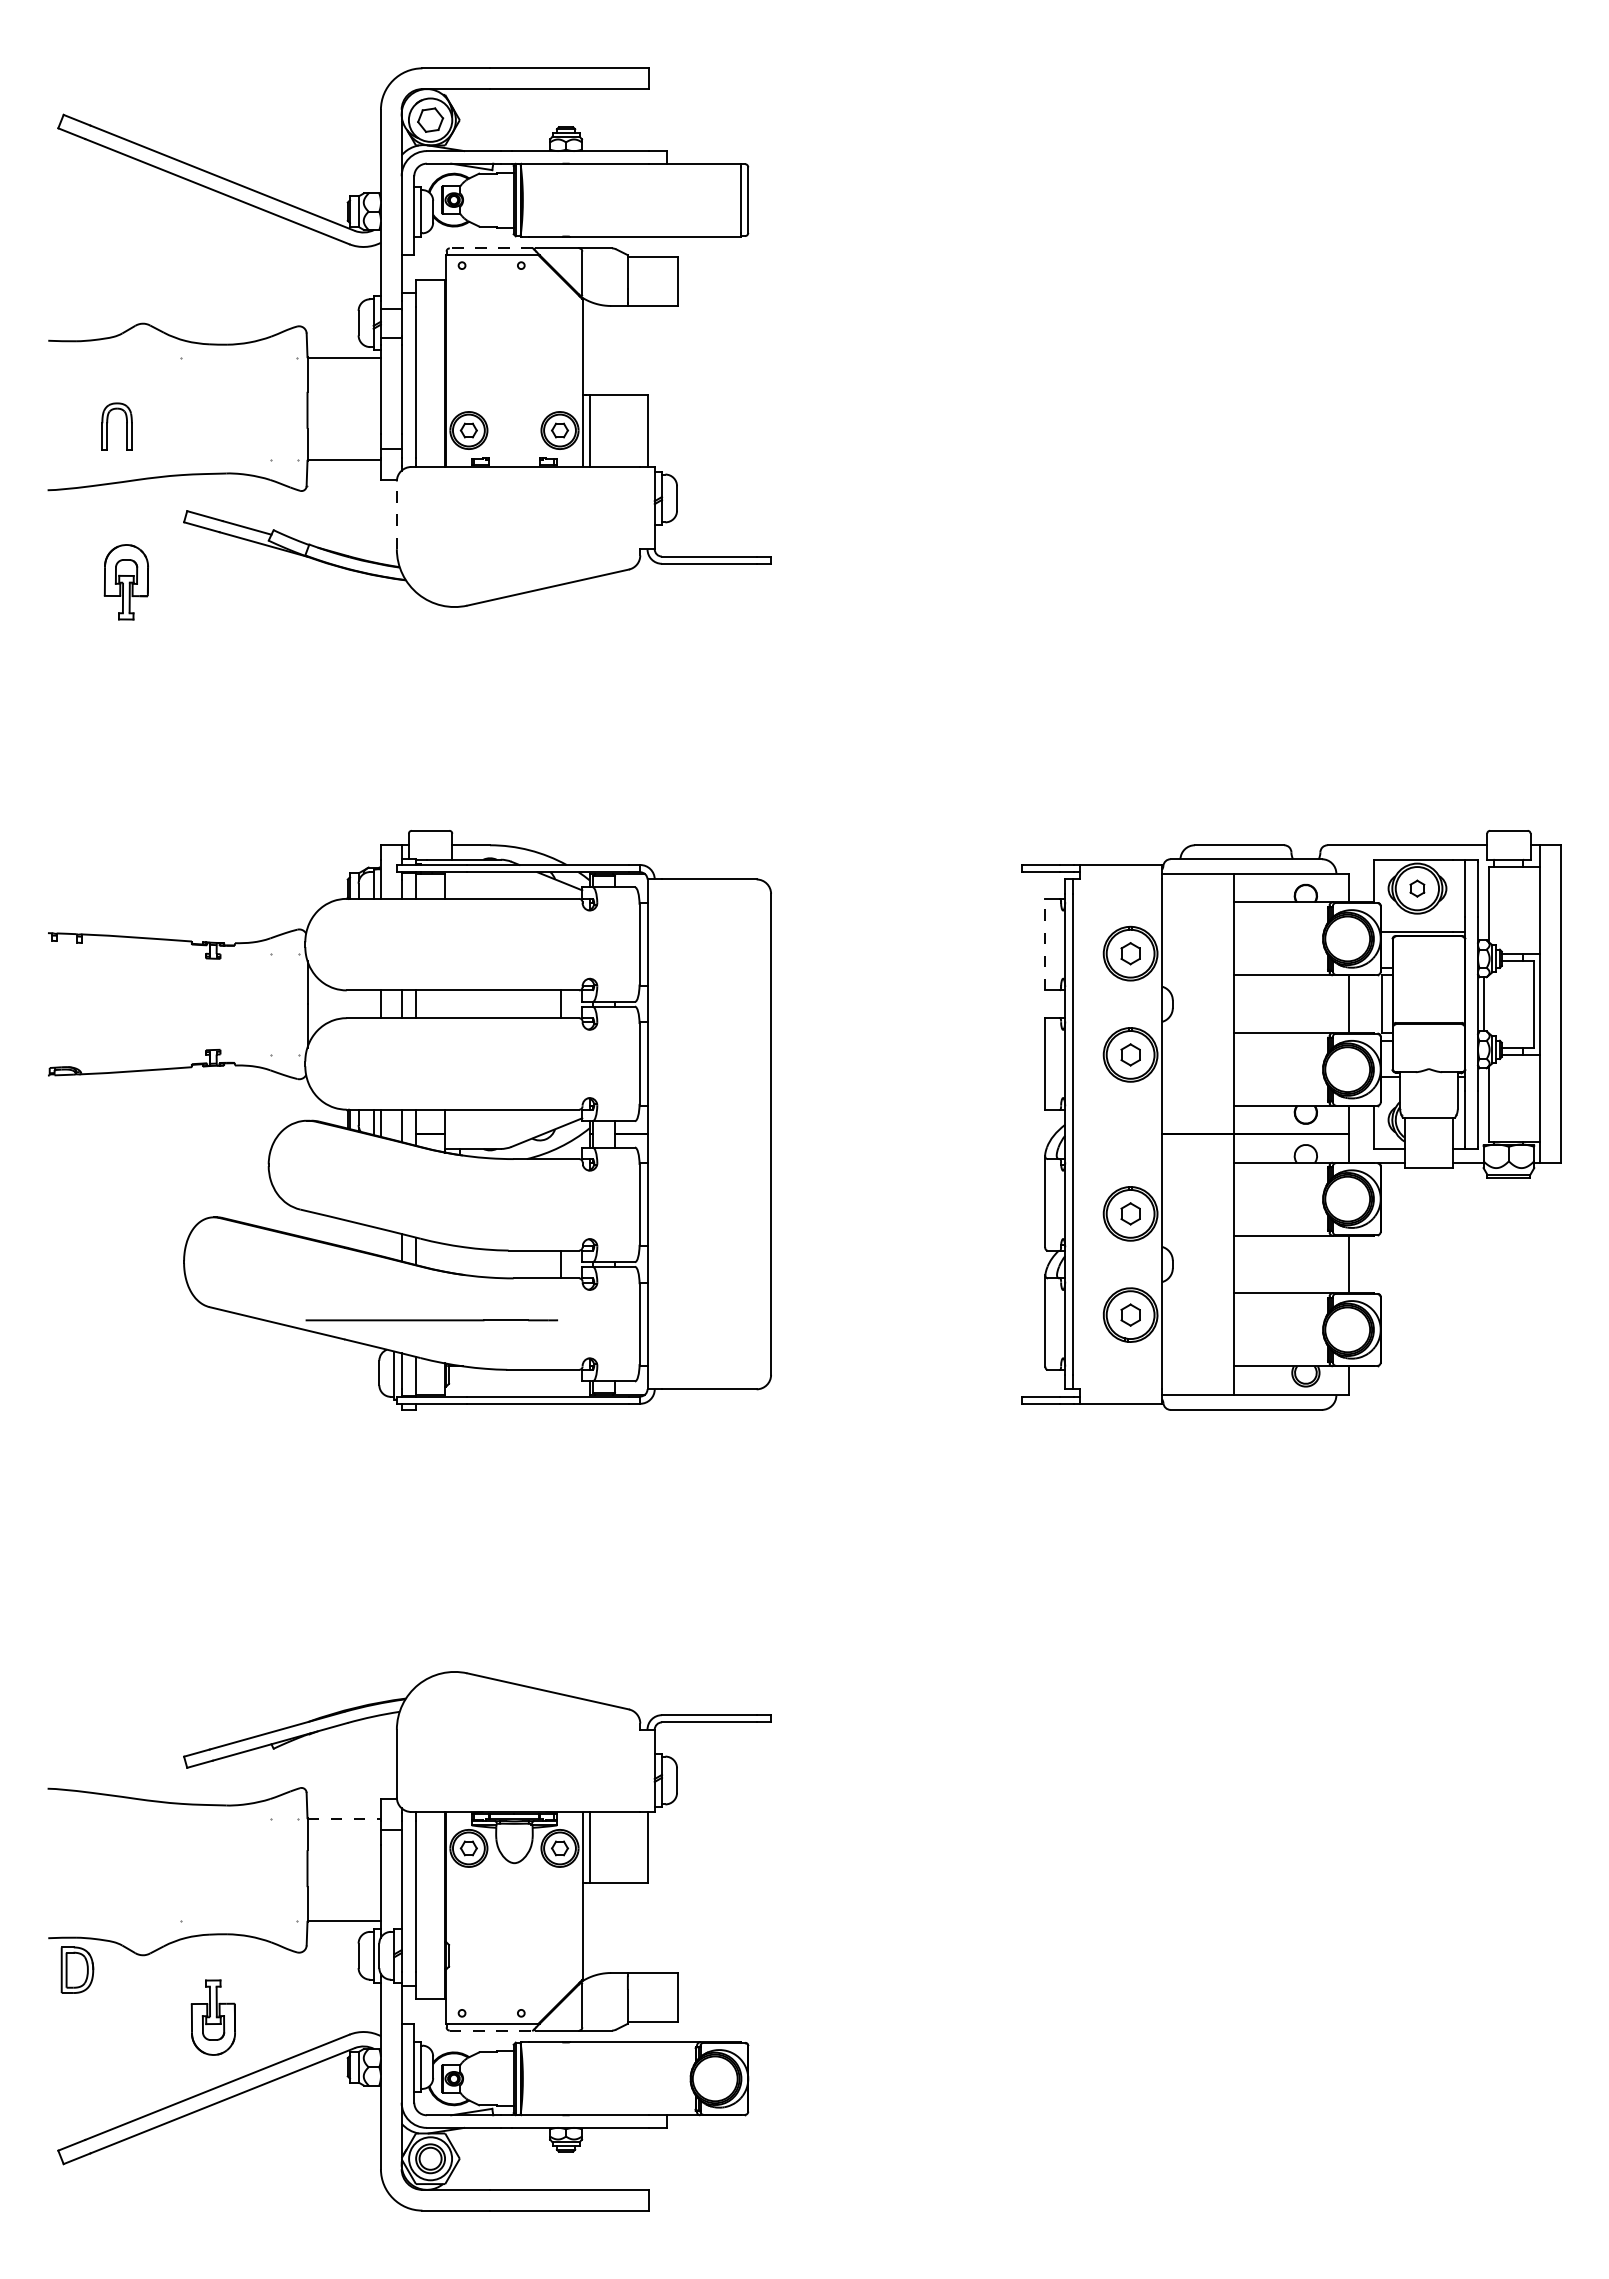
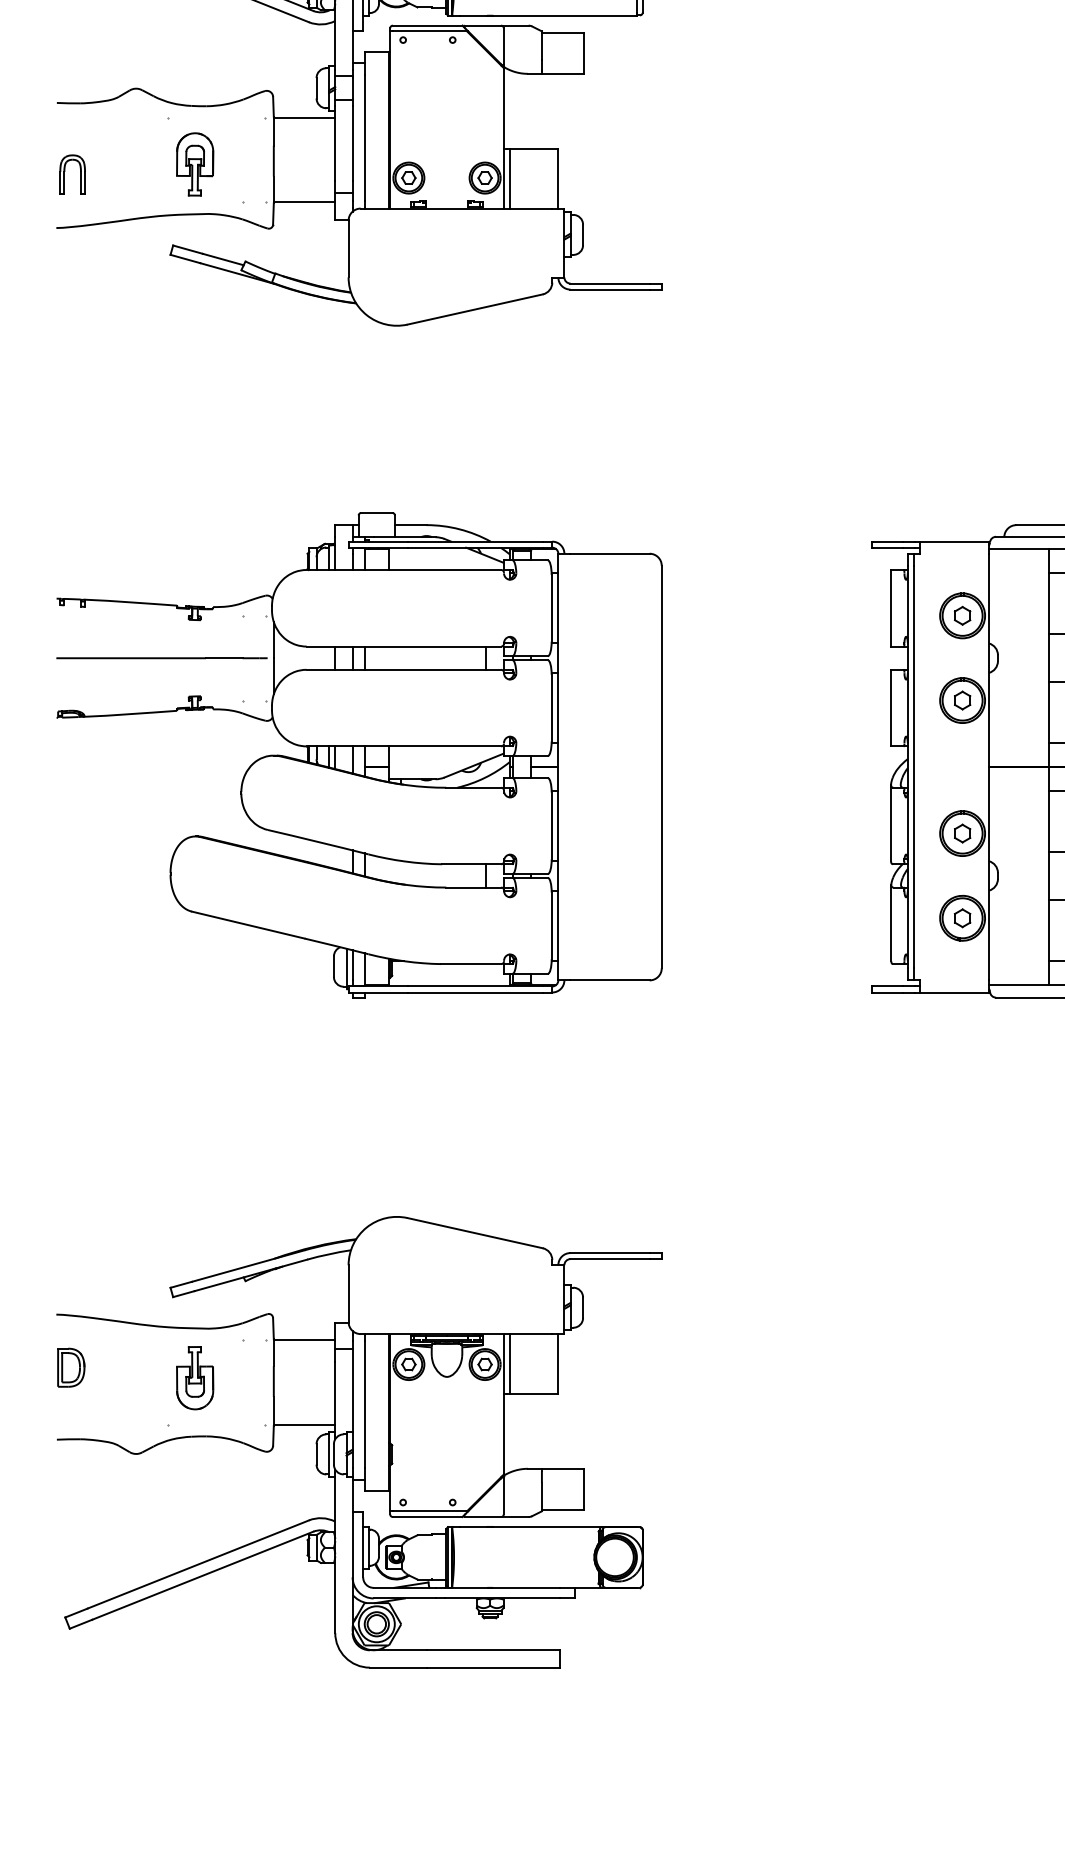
line: (491, 248) -> (427, 25), dashed -> solid
part: (108, 422) -> (65, 171), moved
line: (396, 515) -> (348, 249), dashed -> solid
part: (125, 582) -> (194, 164), moved
line: (1045, 944) -> (891, 608), dashed -> solid
line: (431, 1320) -> (161, 658), moved
line: (344, 1819) -> (304, 1340), dashed -> solid
part: (77, 1969) -> (71, 1367), moved
part: (212, 2017) -> (194, 1378), moved
line: (491, 2030) -> (427, 1516), dashed -> solid

